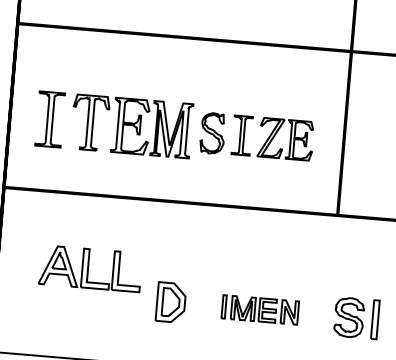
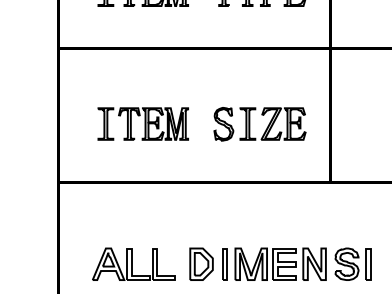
part: (113, 124) -> (142, 123), size x0.71
part: (90, 267) -> (133, 263), moved
part: (260, 309) -> (274, 263), size x1.67

